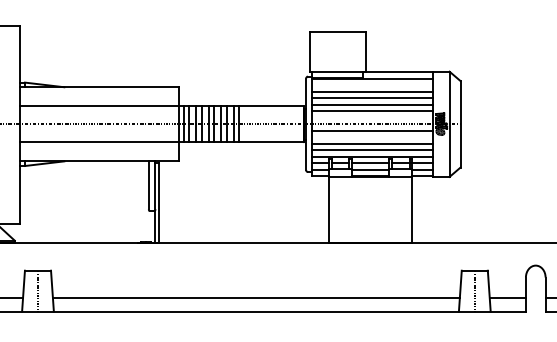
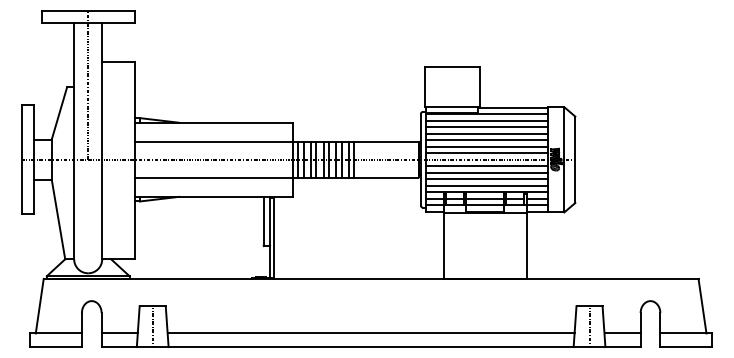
line: (371, 85) -> (486, 120), added
line: (371, 118) -> (486, 153), added
line: (371, 137) -> (486, 172), added

